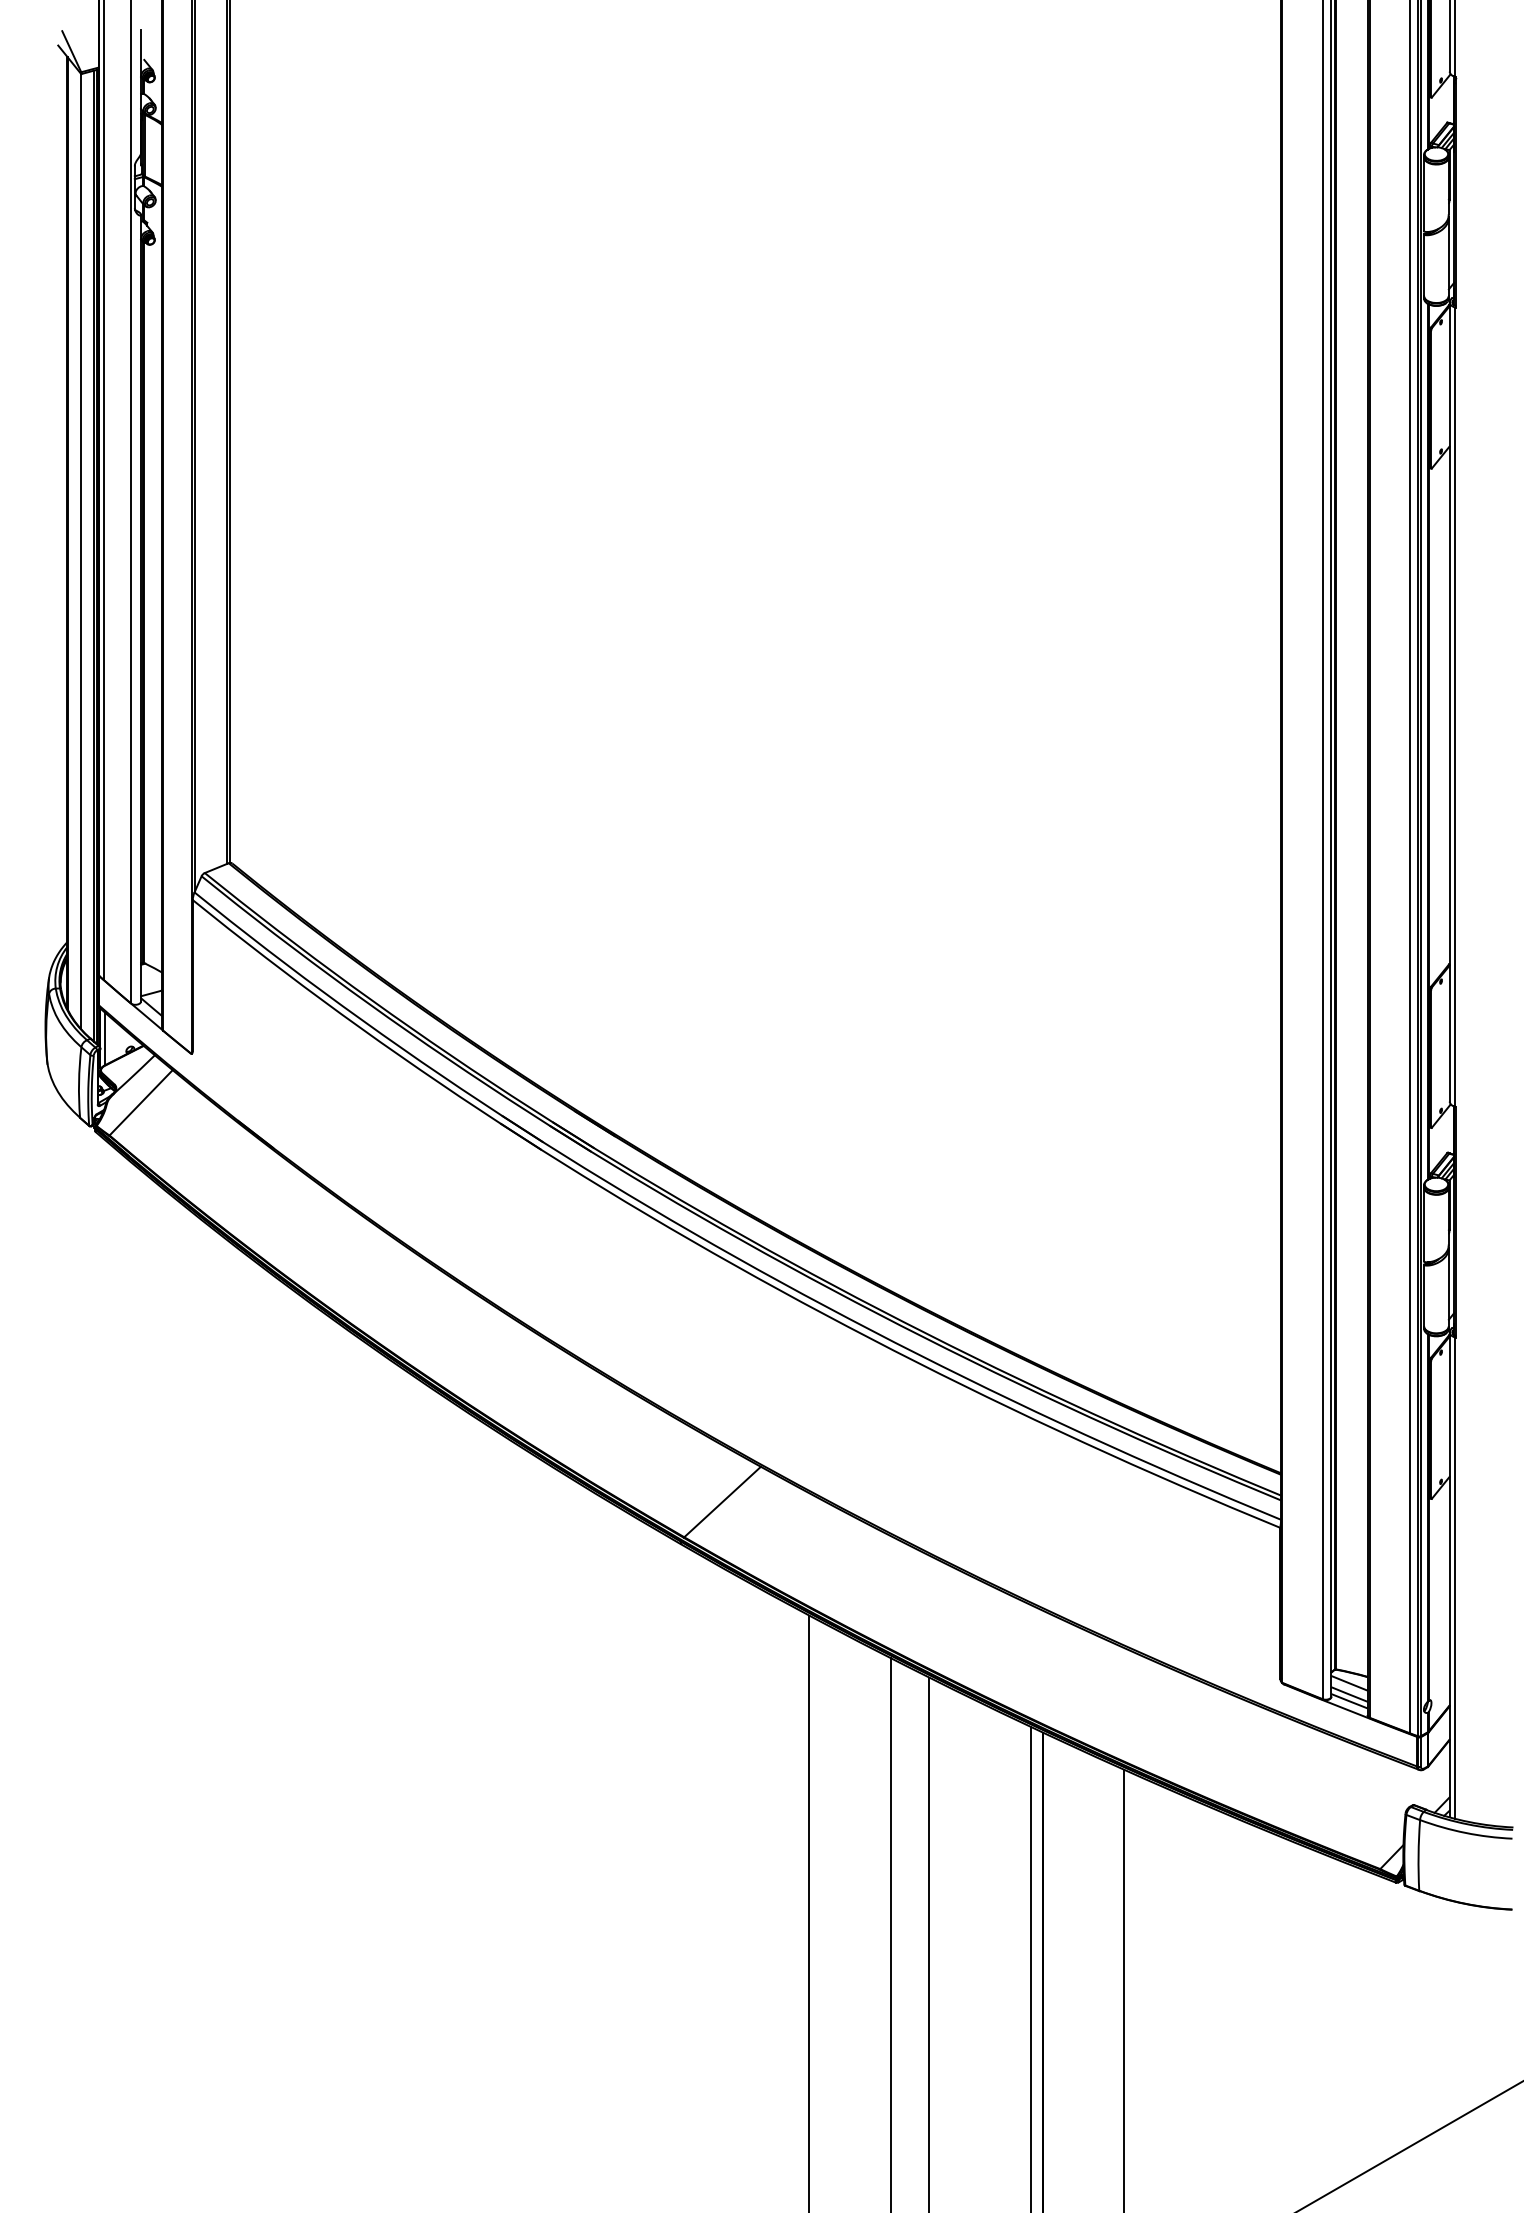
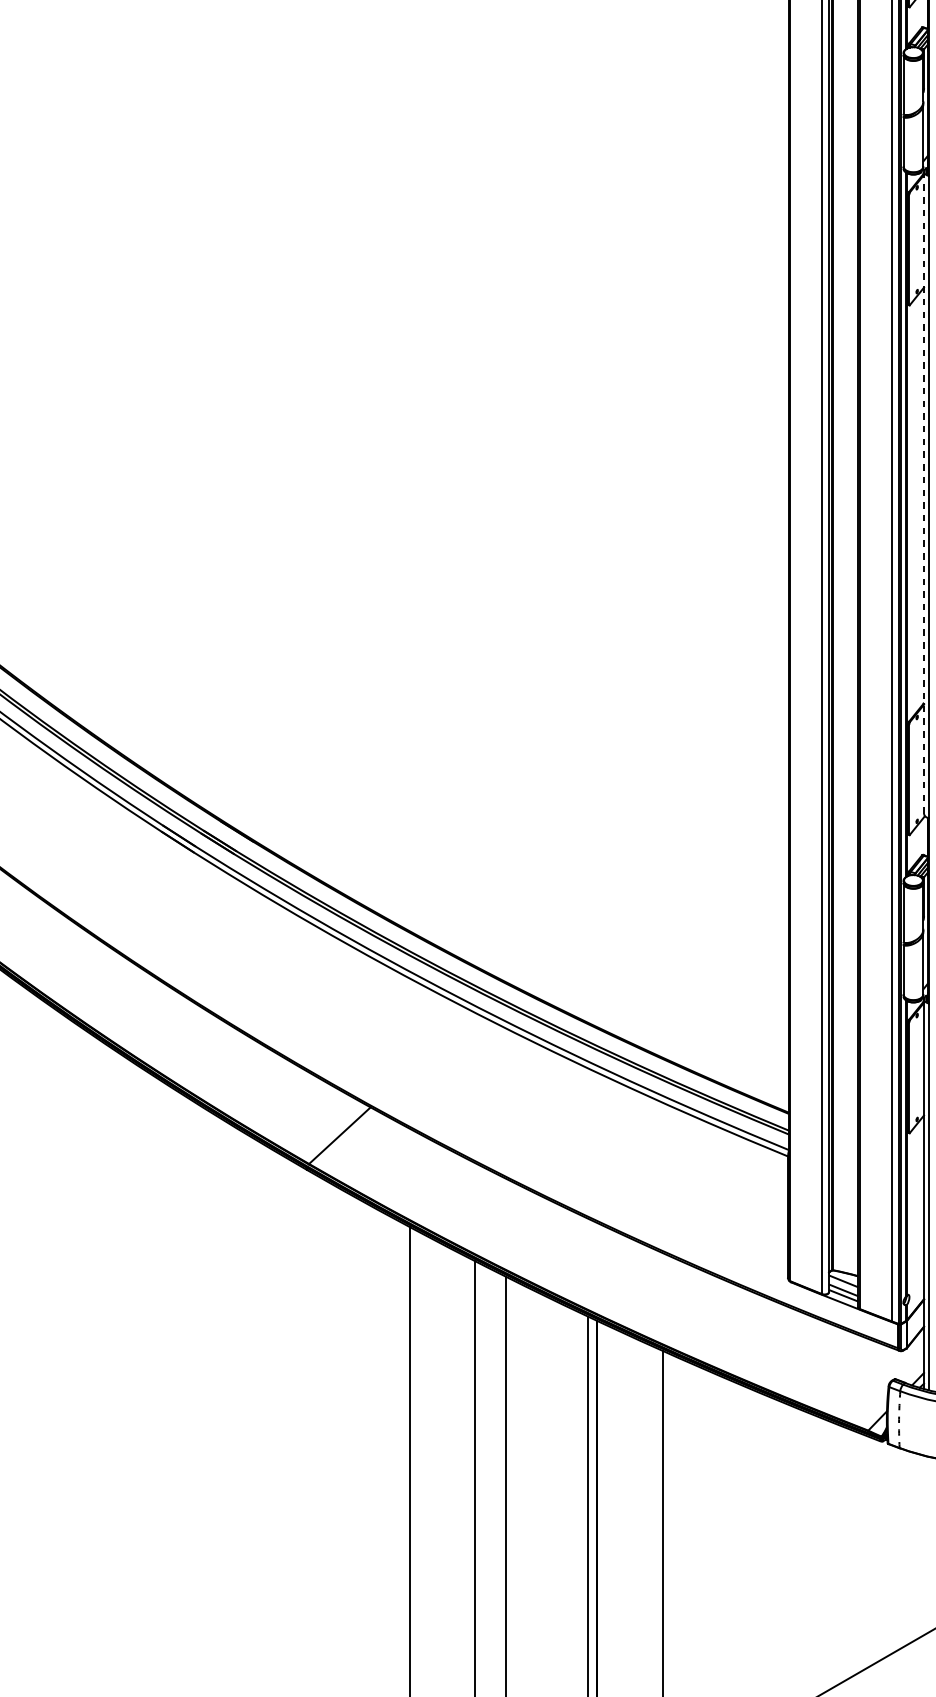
line: (1449, 702) -> (923, 493), solid -> dashed
arc: (1418, 1855) -> (899, 1419), solid -> dashed

